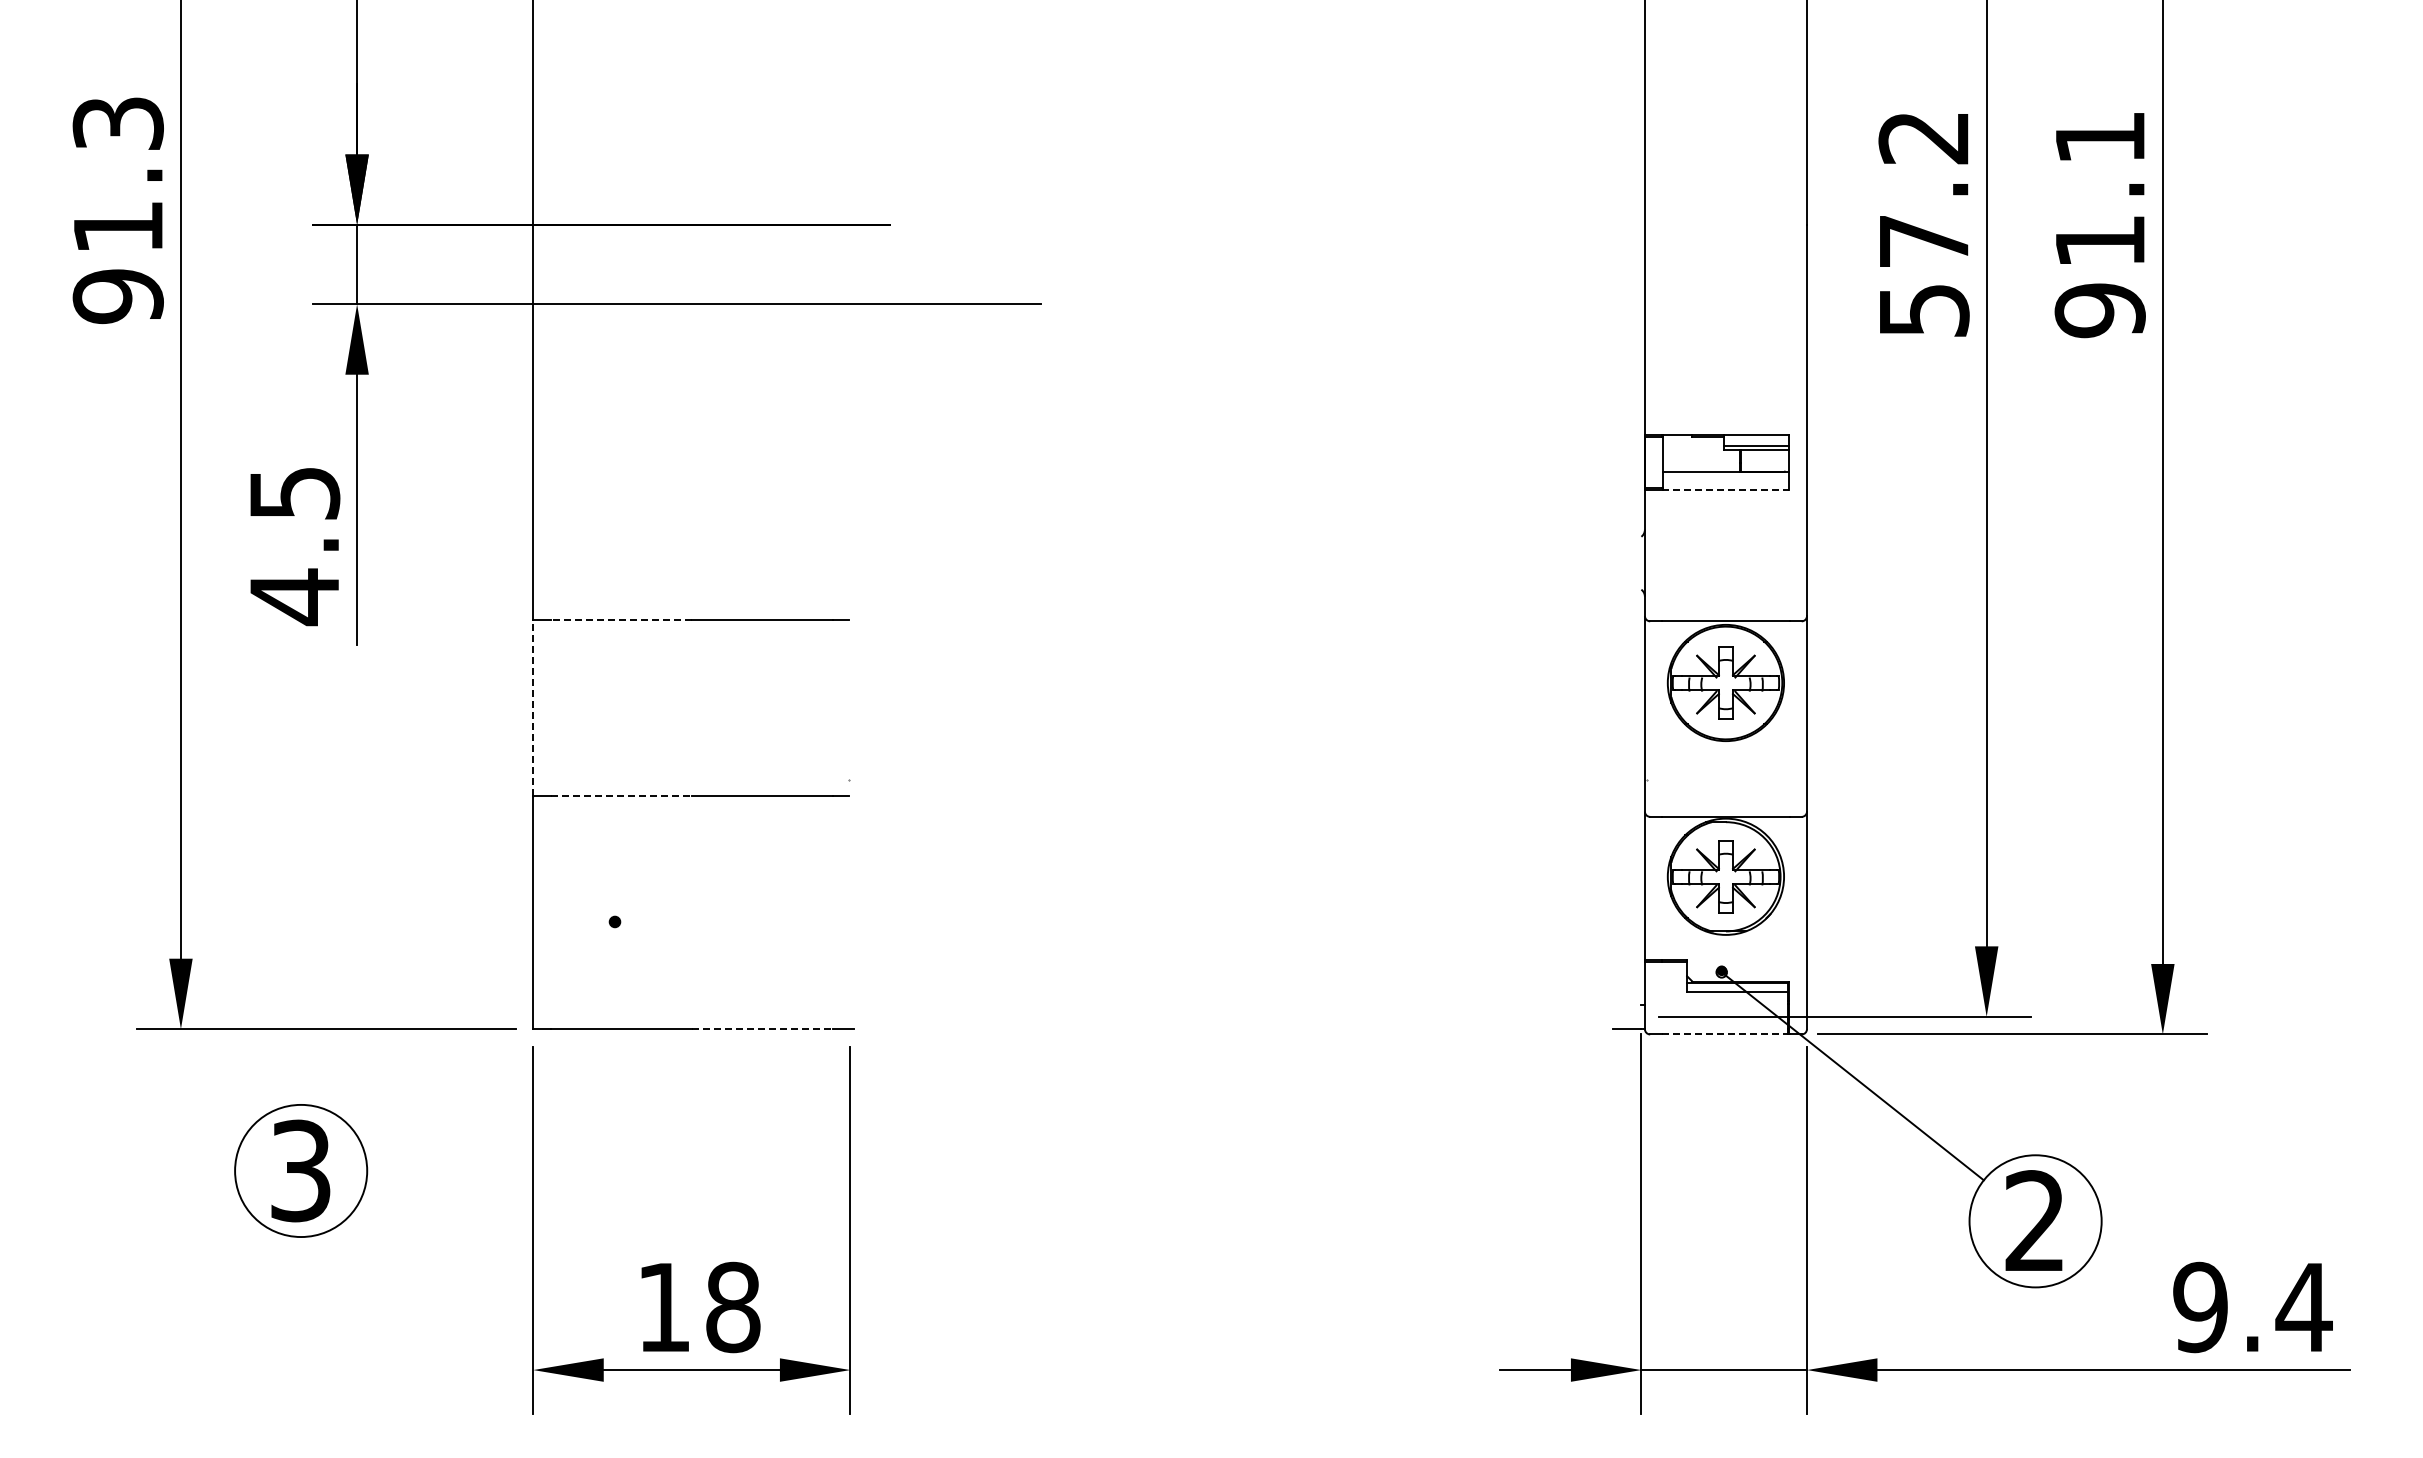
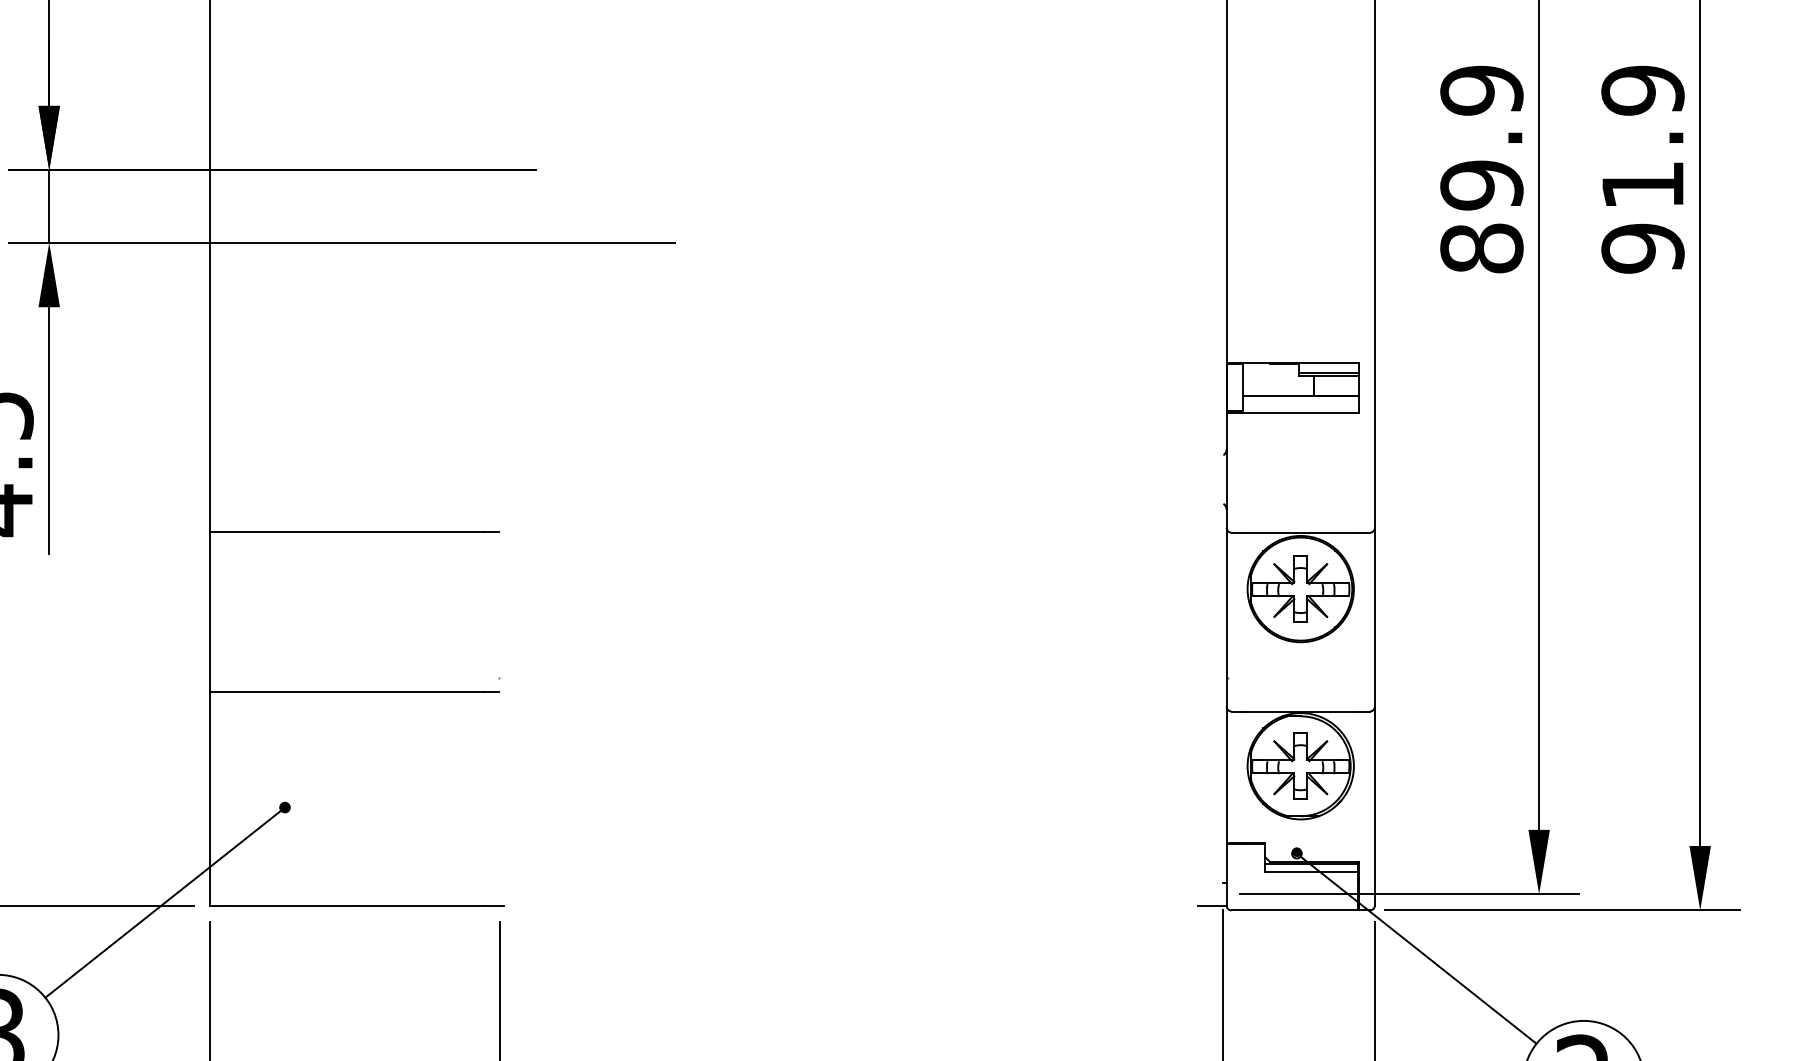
text: (2099, 137) -> (1642, 90), 91.1 -> 91.9
text: (1923, 223) -> (1481, 168), 57.2 -> 89.9
line: (1725, 490) -> (1300, 413), dashed -> solid
line: (620, 620) -> (290, 531), dashed -> solid
line: (533, 708) -> (210, 612), dashed -> solid
line: (621, 795) -> (290, 691), dashed -> solid
line: (483, 1025) -> (164, 902), added
line: (762, 1029) -> (419, 905), dashed -> solid
line: (1725, 1034) -> (1300, 910), dashed -> solid

